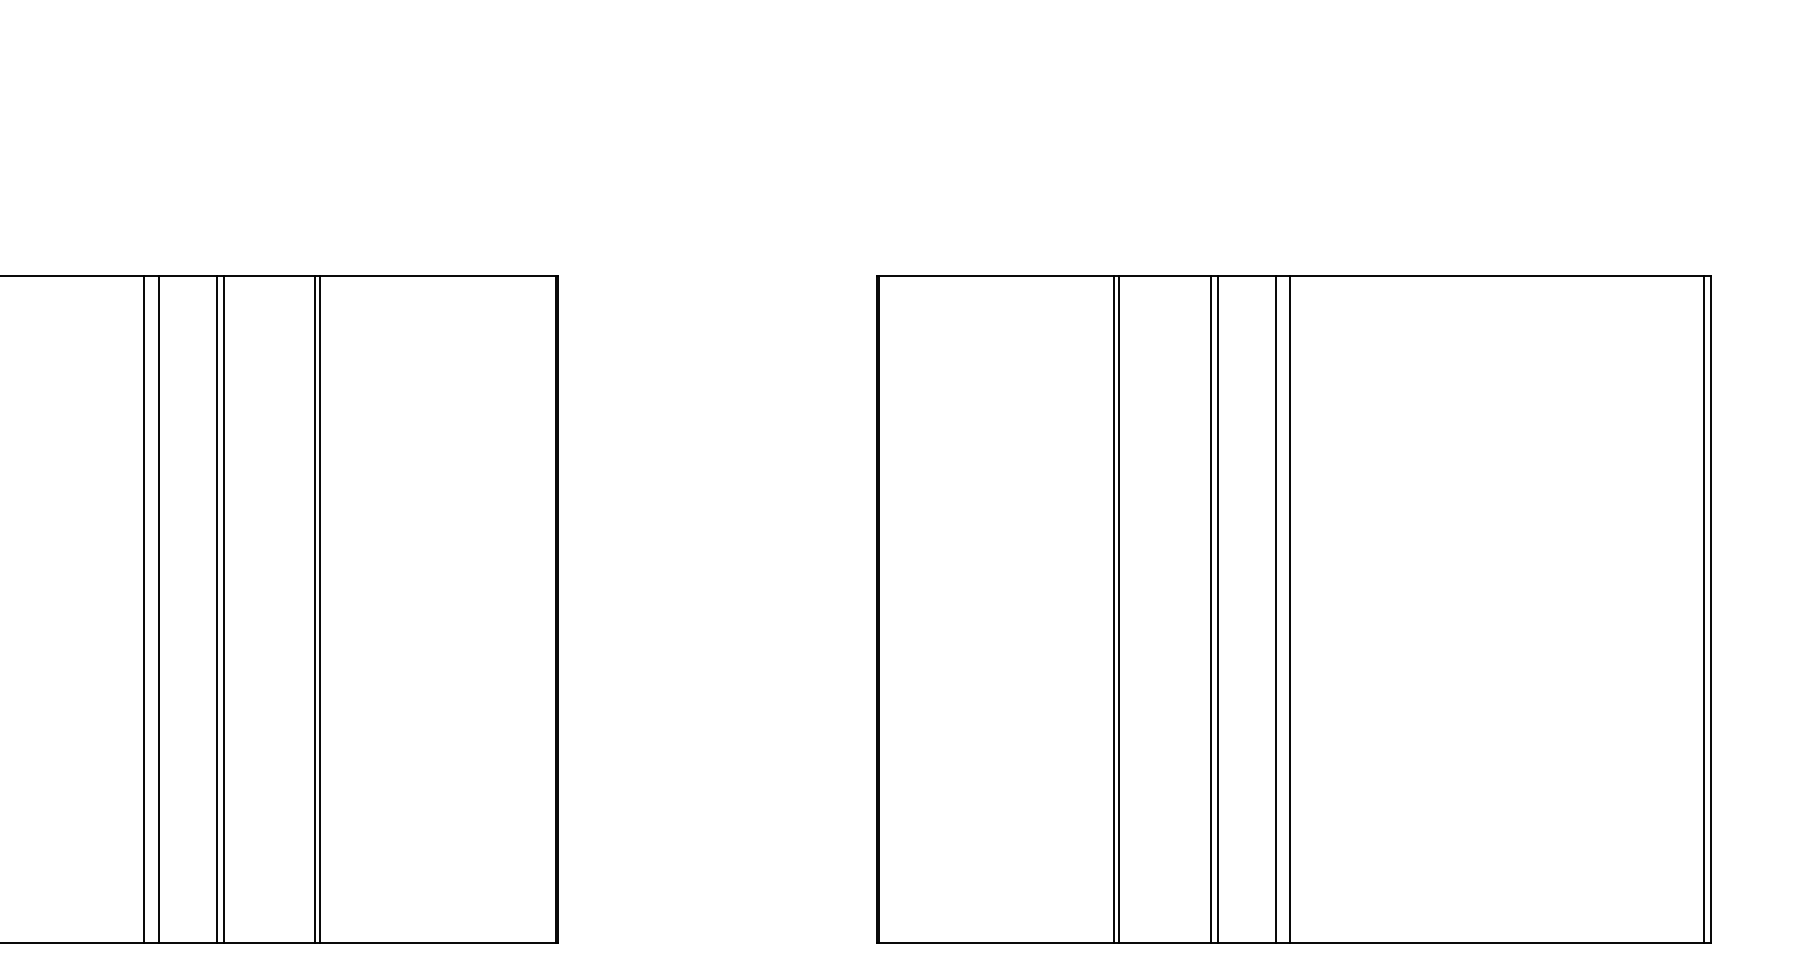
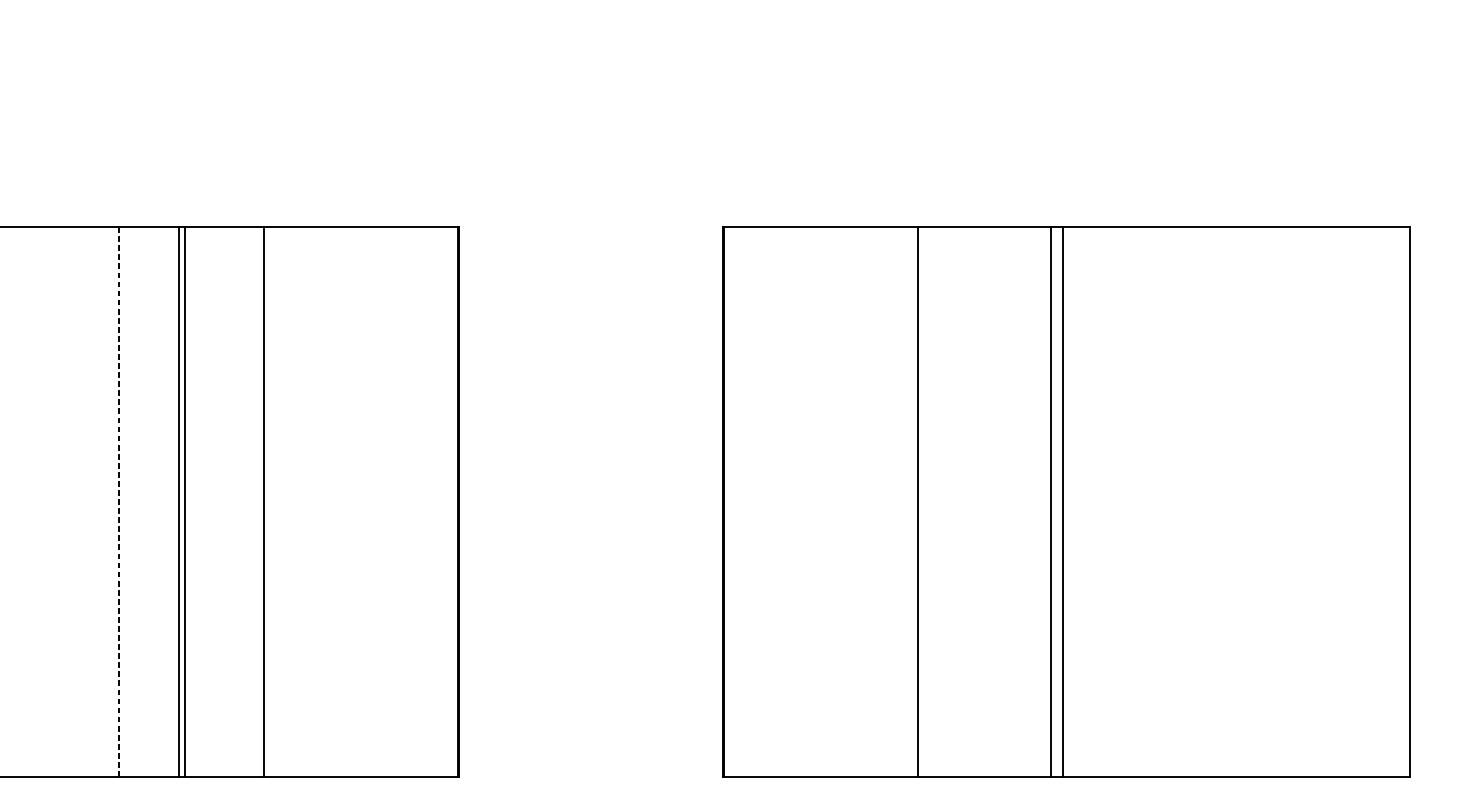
line: (158, 608) -> (130, 501), removed
line: (315, 608) -> (259, 501), removed
line: (1119, 608) -> (922, 501), removed
line: (1210, 608) -> (997, 501), removed
line: (1217, 608) -> (1003, 501), removed
line: (1703, 608) -> (1403, 501), removed
line: (144, 609) -> (118, 502), solid -> dashed

